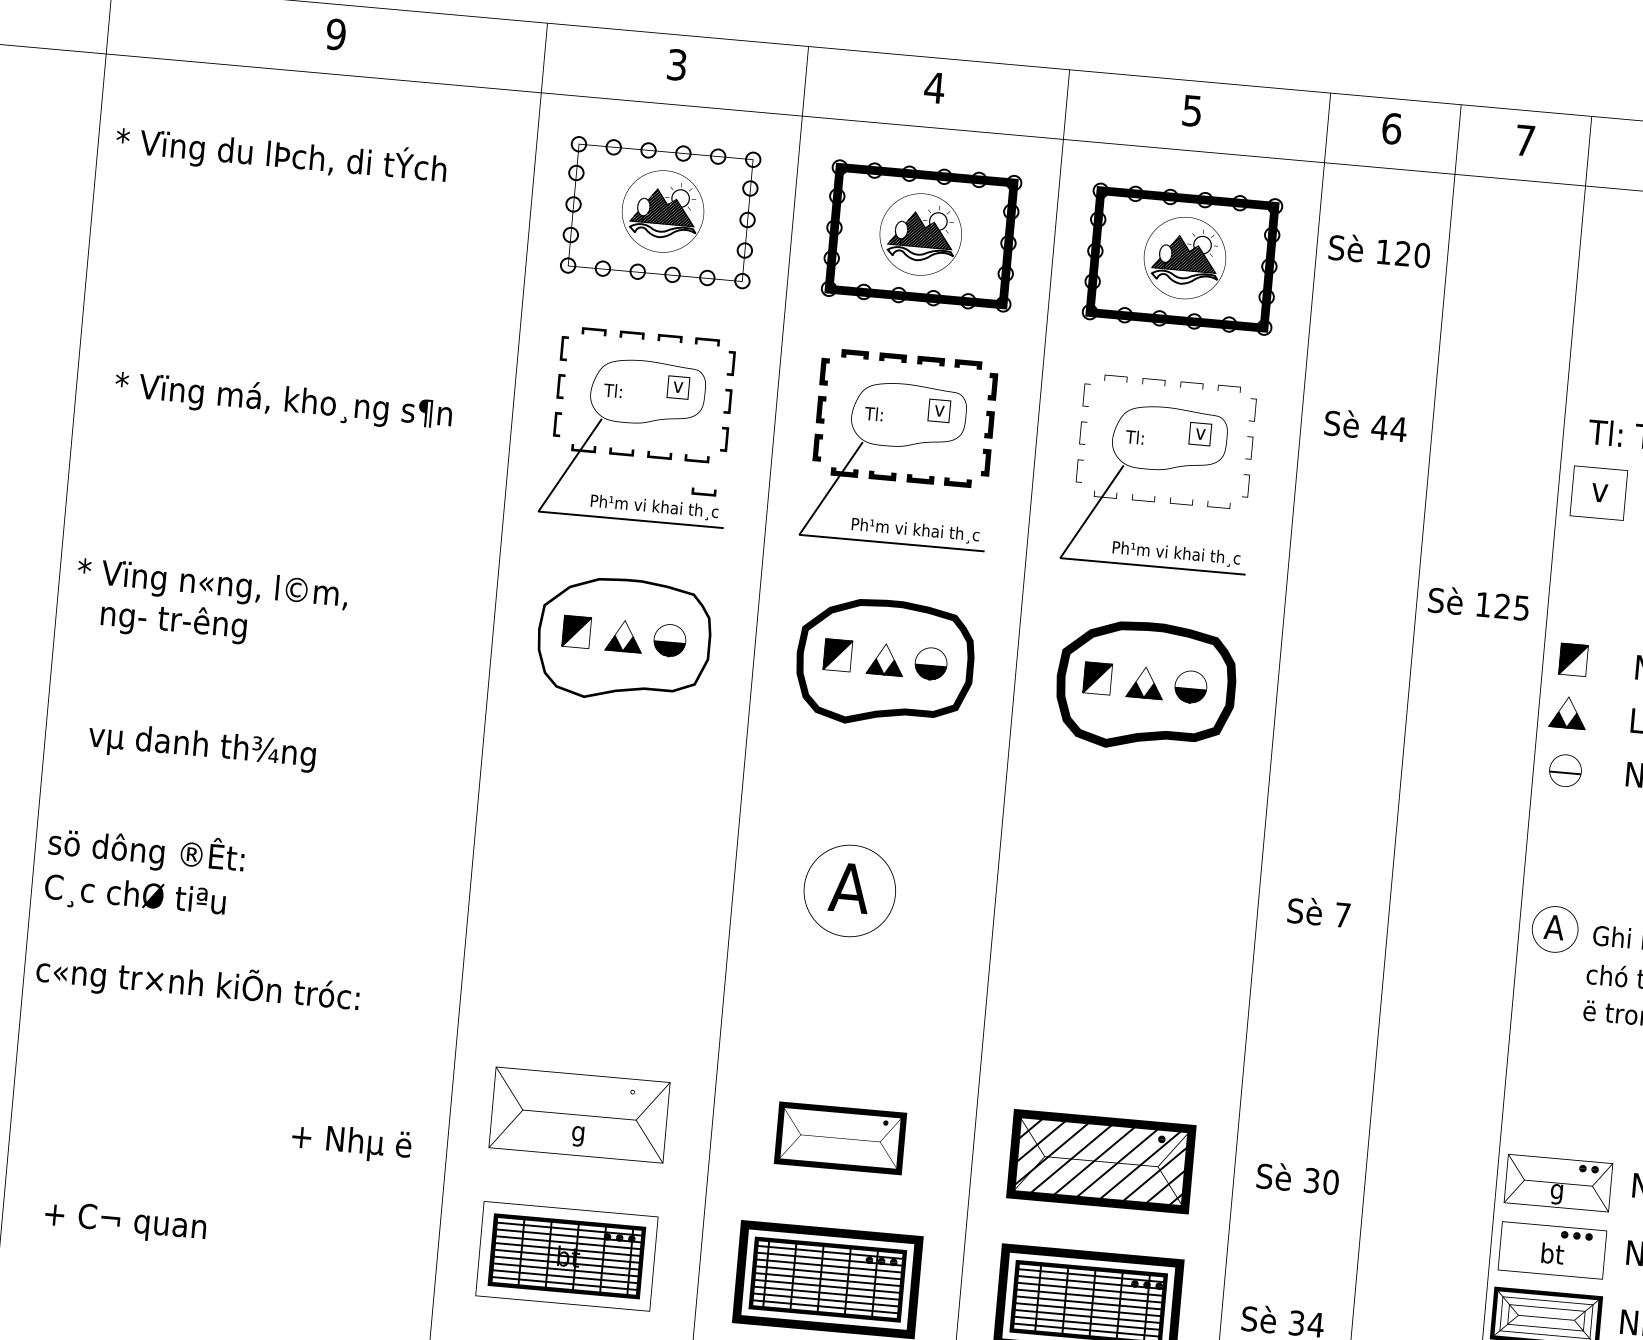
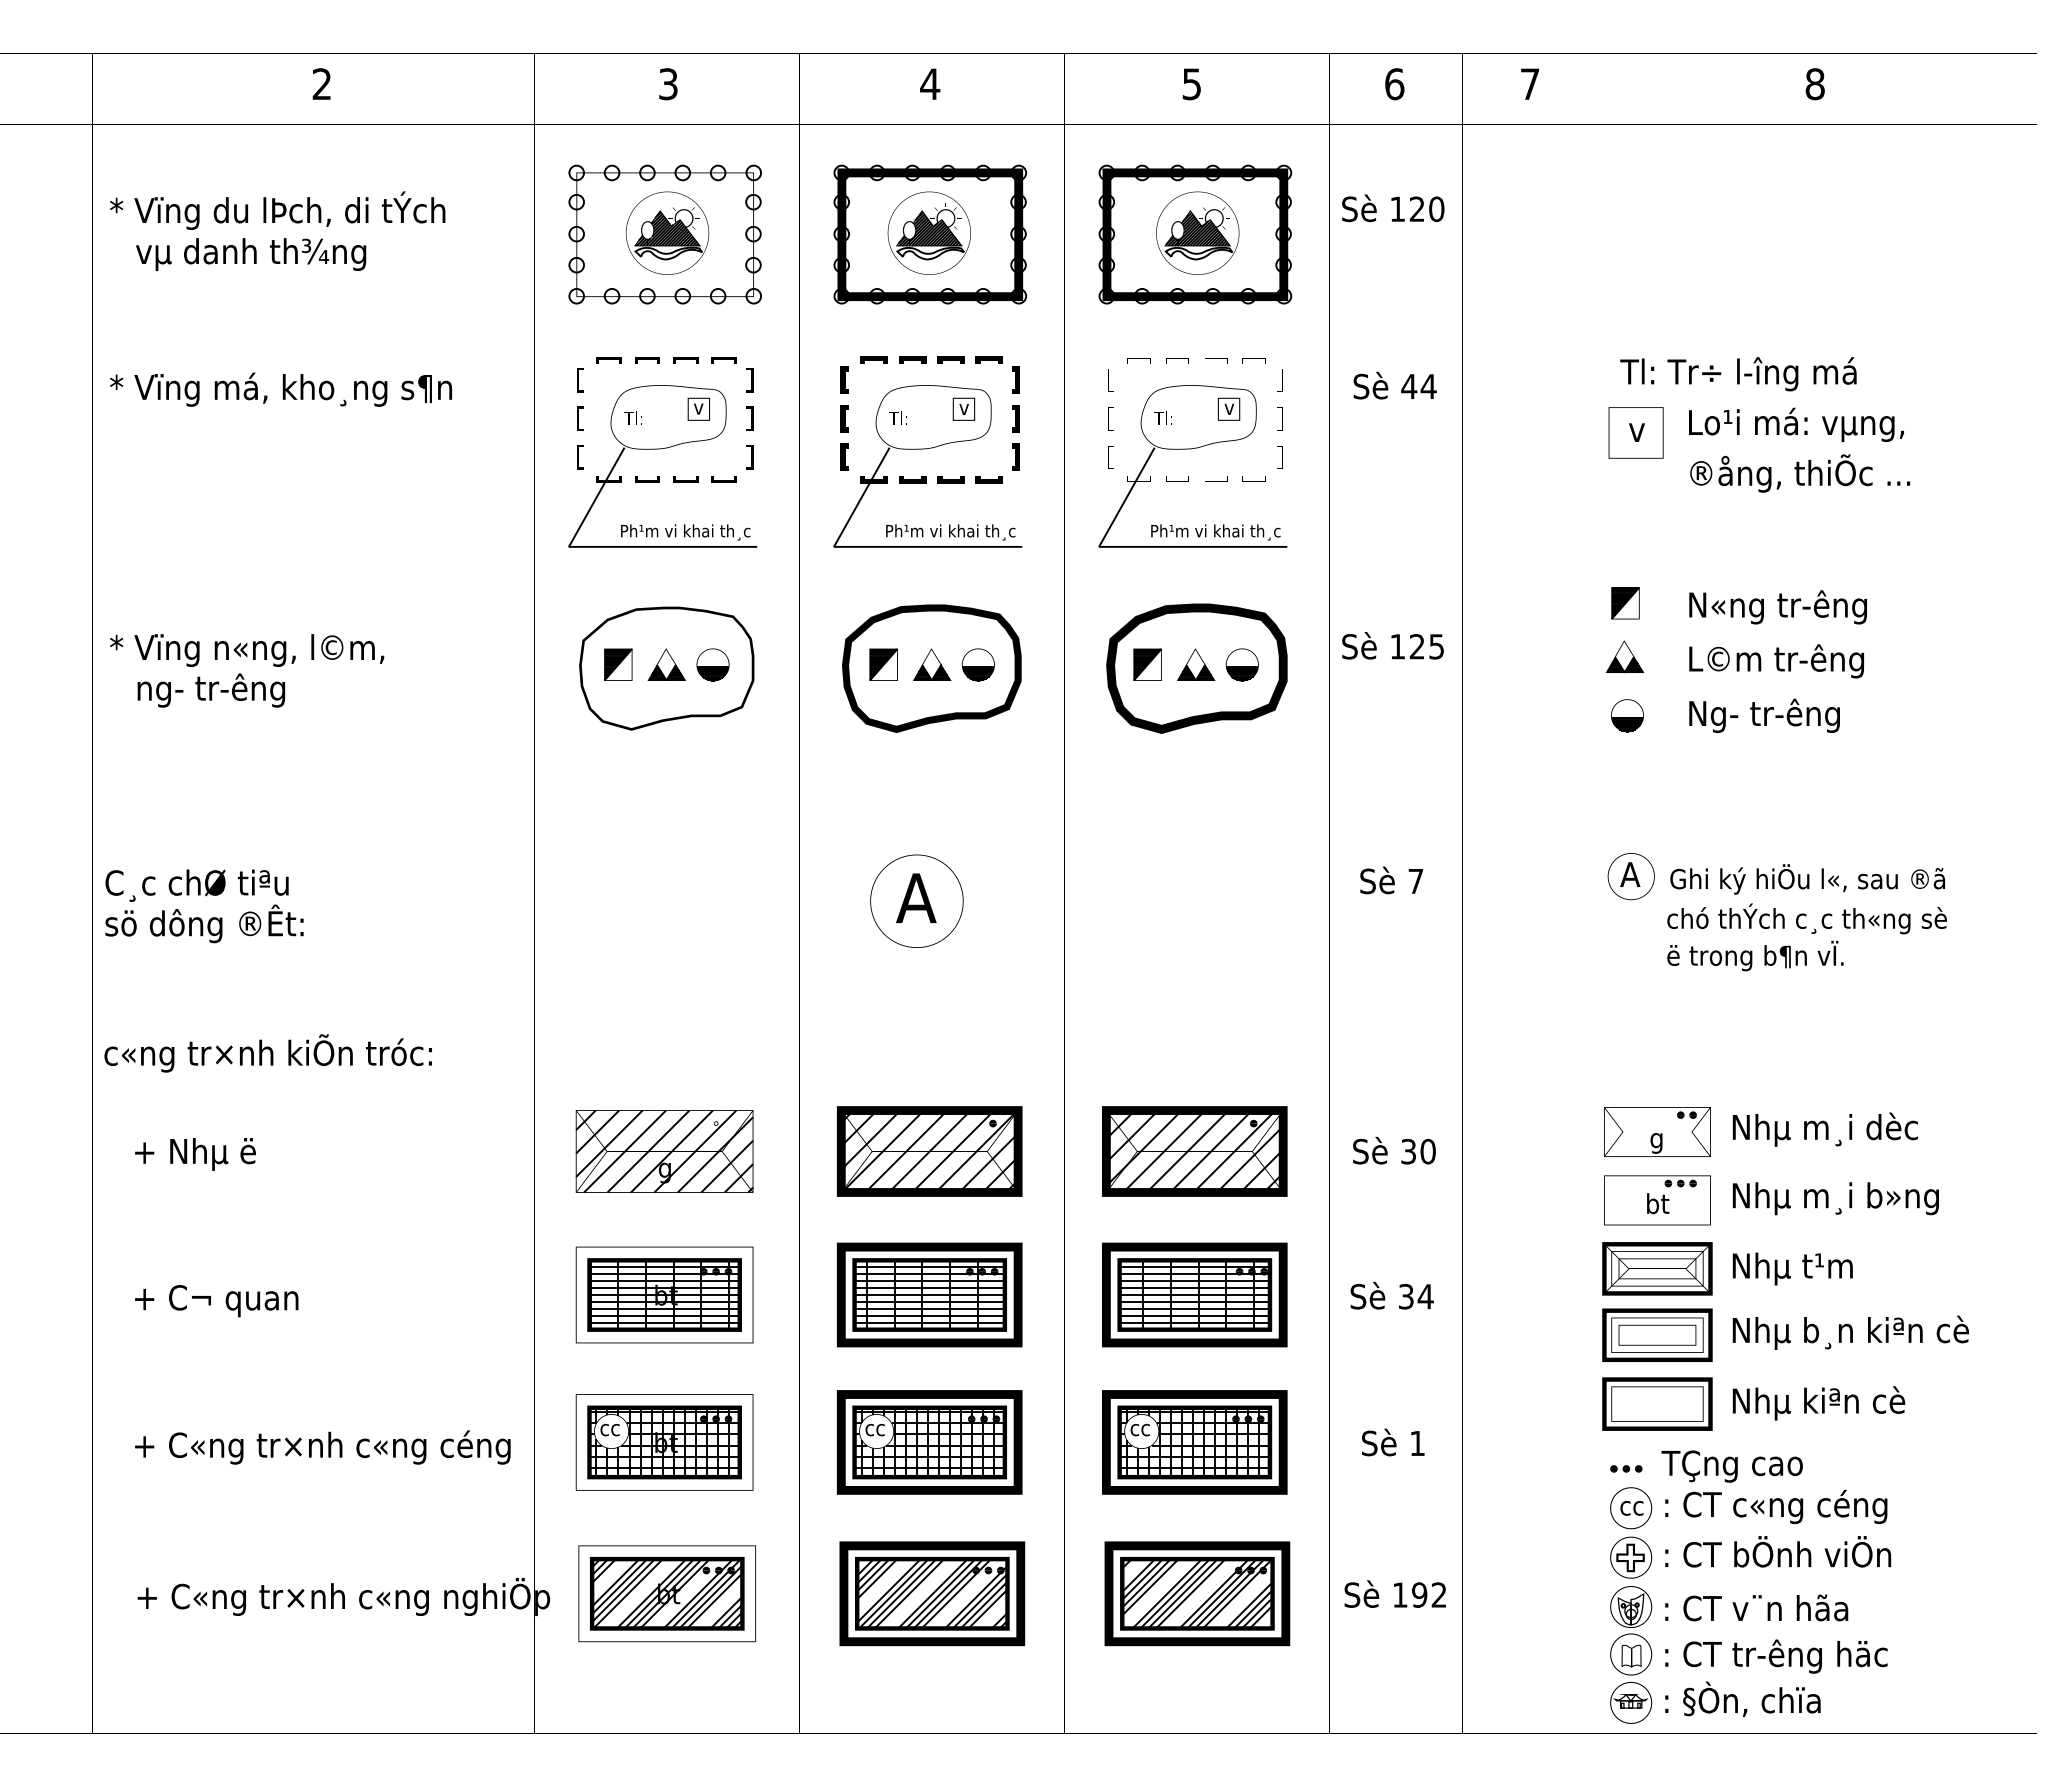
text: (335, 34) -> (321, 84), 9 -> 2
text: (282, 401) -> (280, 389), moved
line: (703, 493) -> (733, 513), removed
text: (1478, 603) -> (1392, 645), moved
text: (202, 747) -> (251, 254), moved
hatch: (1564, 779) -> (1627, 724), added
text: (134, 896) -> (196, 885), moved
hatch: (579, 1115) -> (664, 1151), added
part: (840, 1138) -> (929, 1151), size x1.43
text: (351, 1143) -> (195, 1154), moved

